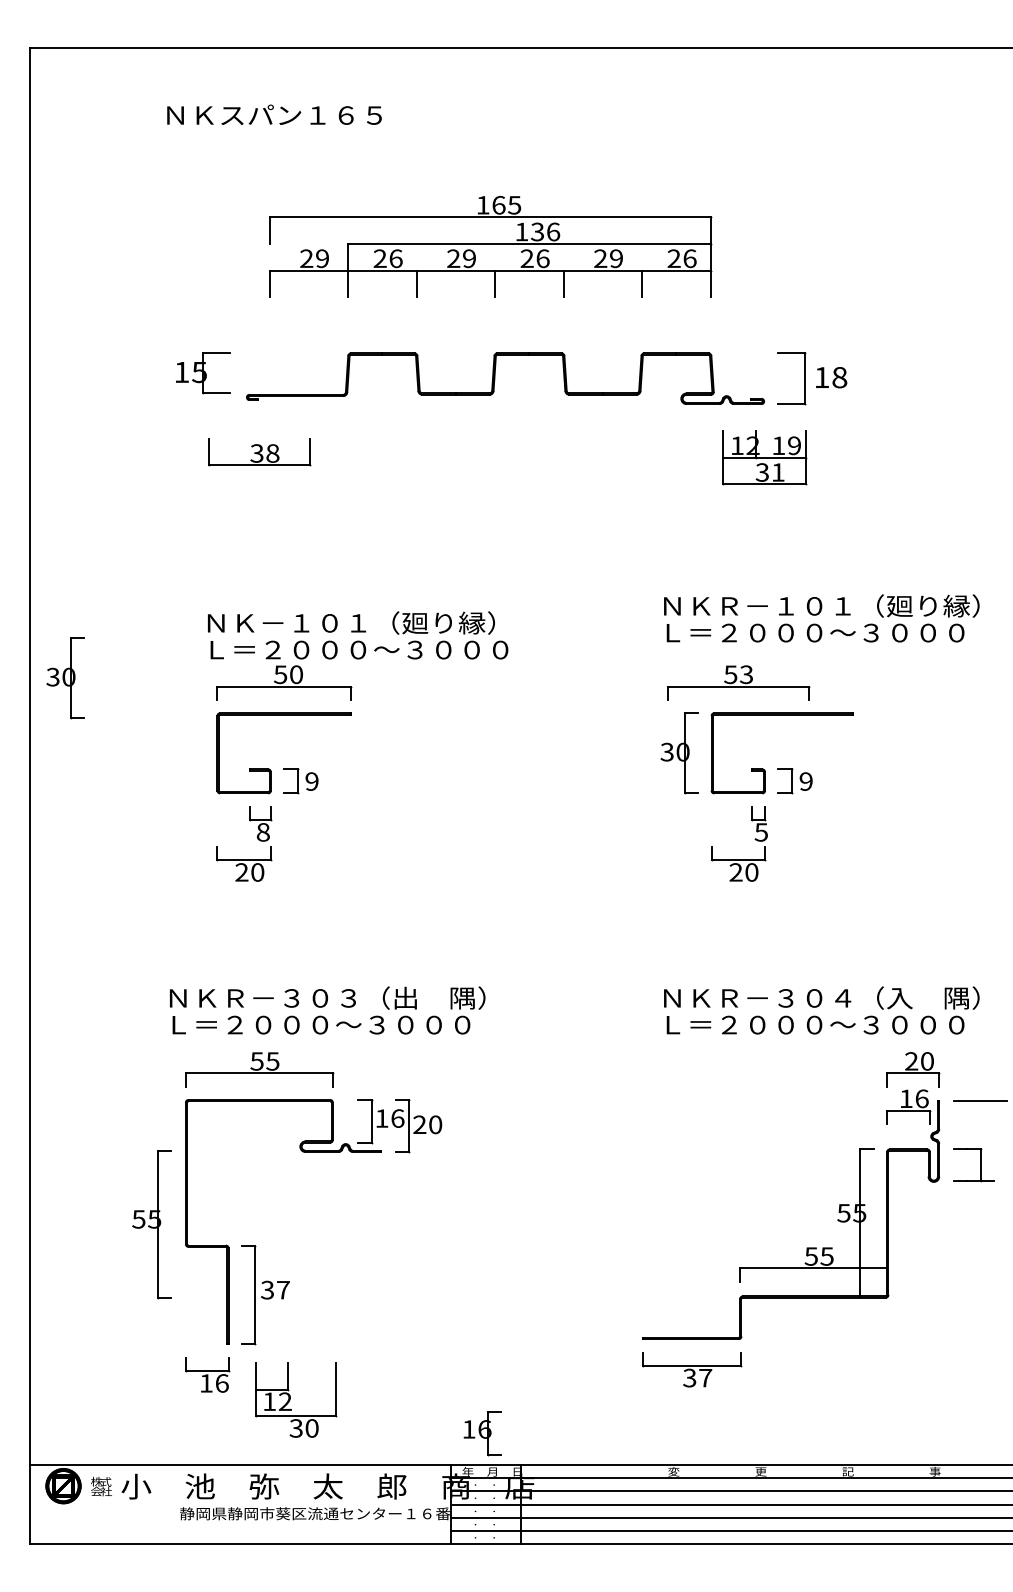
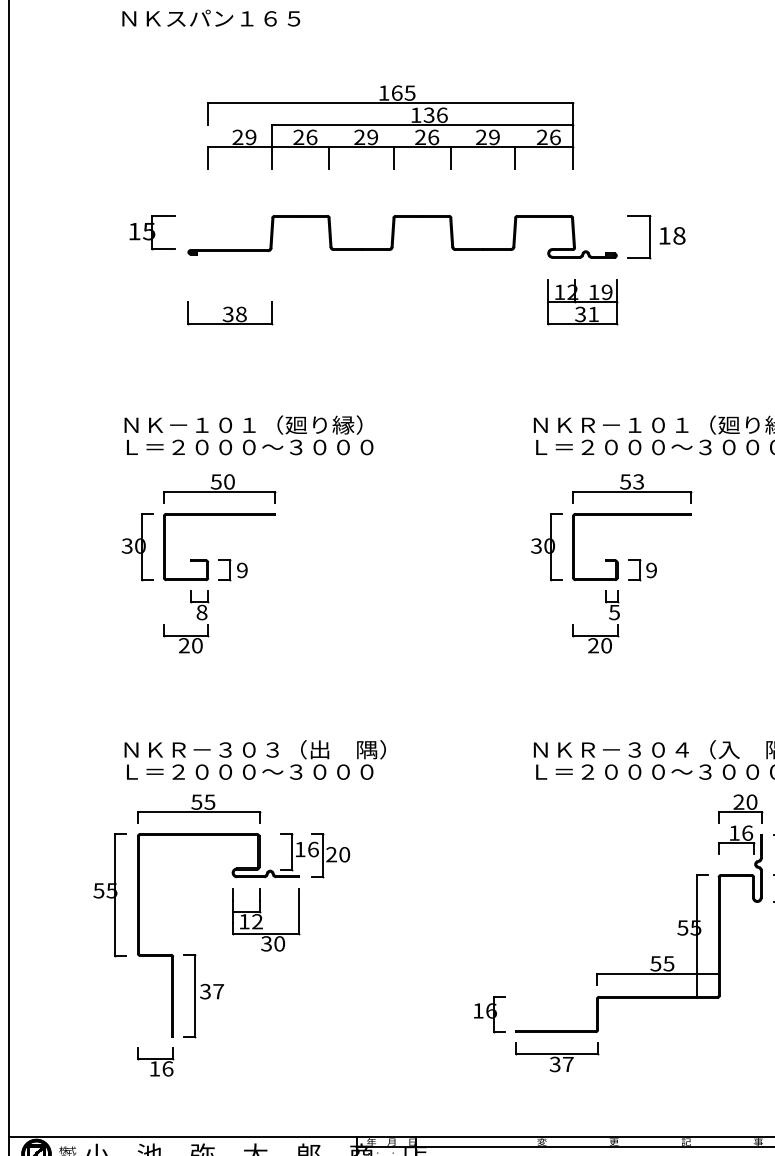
part: (259, 452) -> (230, 313), moved
part: (764, 457) -> (582, 302), moved
text: (358, 635) -> (249, 435), moved
part: (65, 678) -> (137, 547), moved
part: (738, 682) -> (631, 488), moved
part: (151, 1224) -> (109, 895), moved
part: (296, 1399) -> (266, 919), moved
part: (482, 1433) -> (489, 1014), moved

